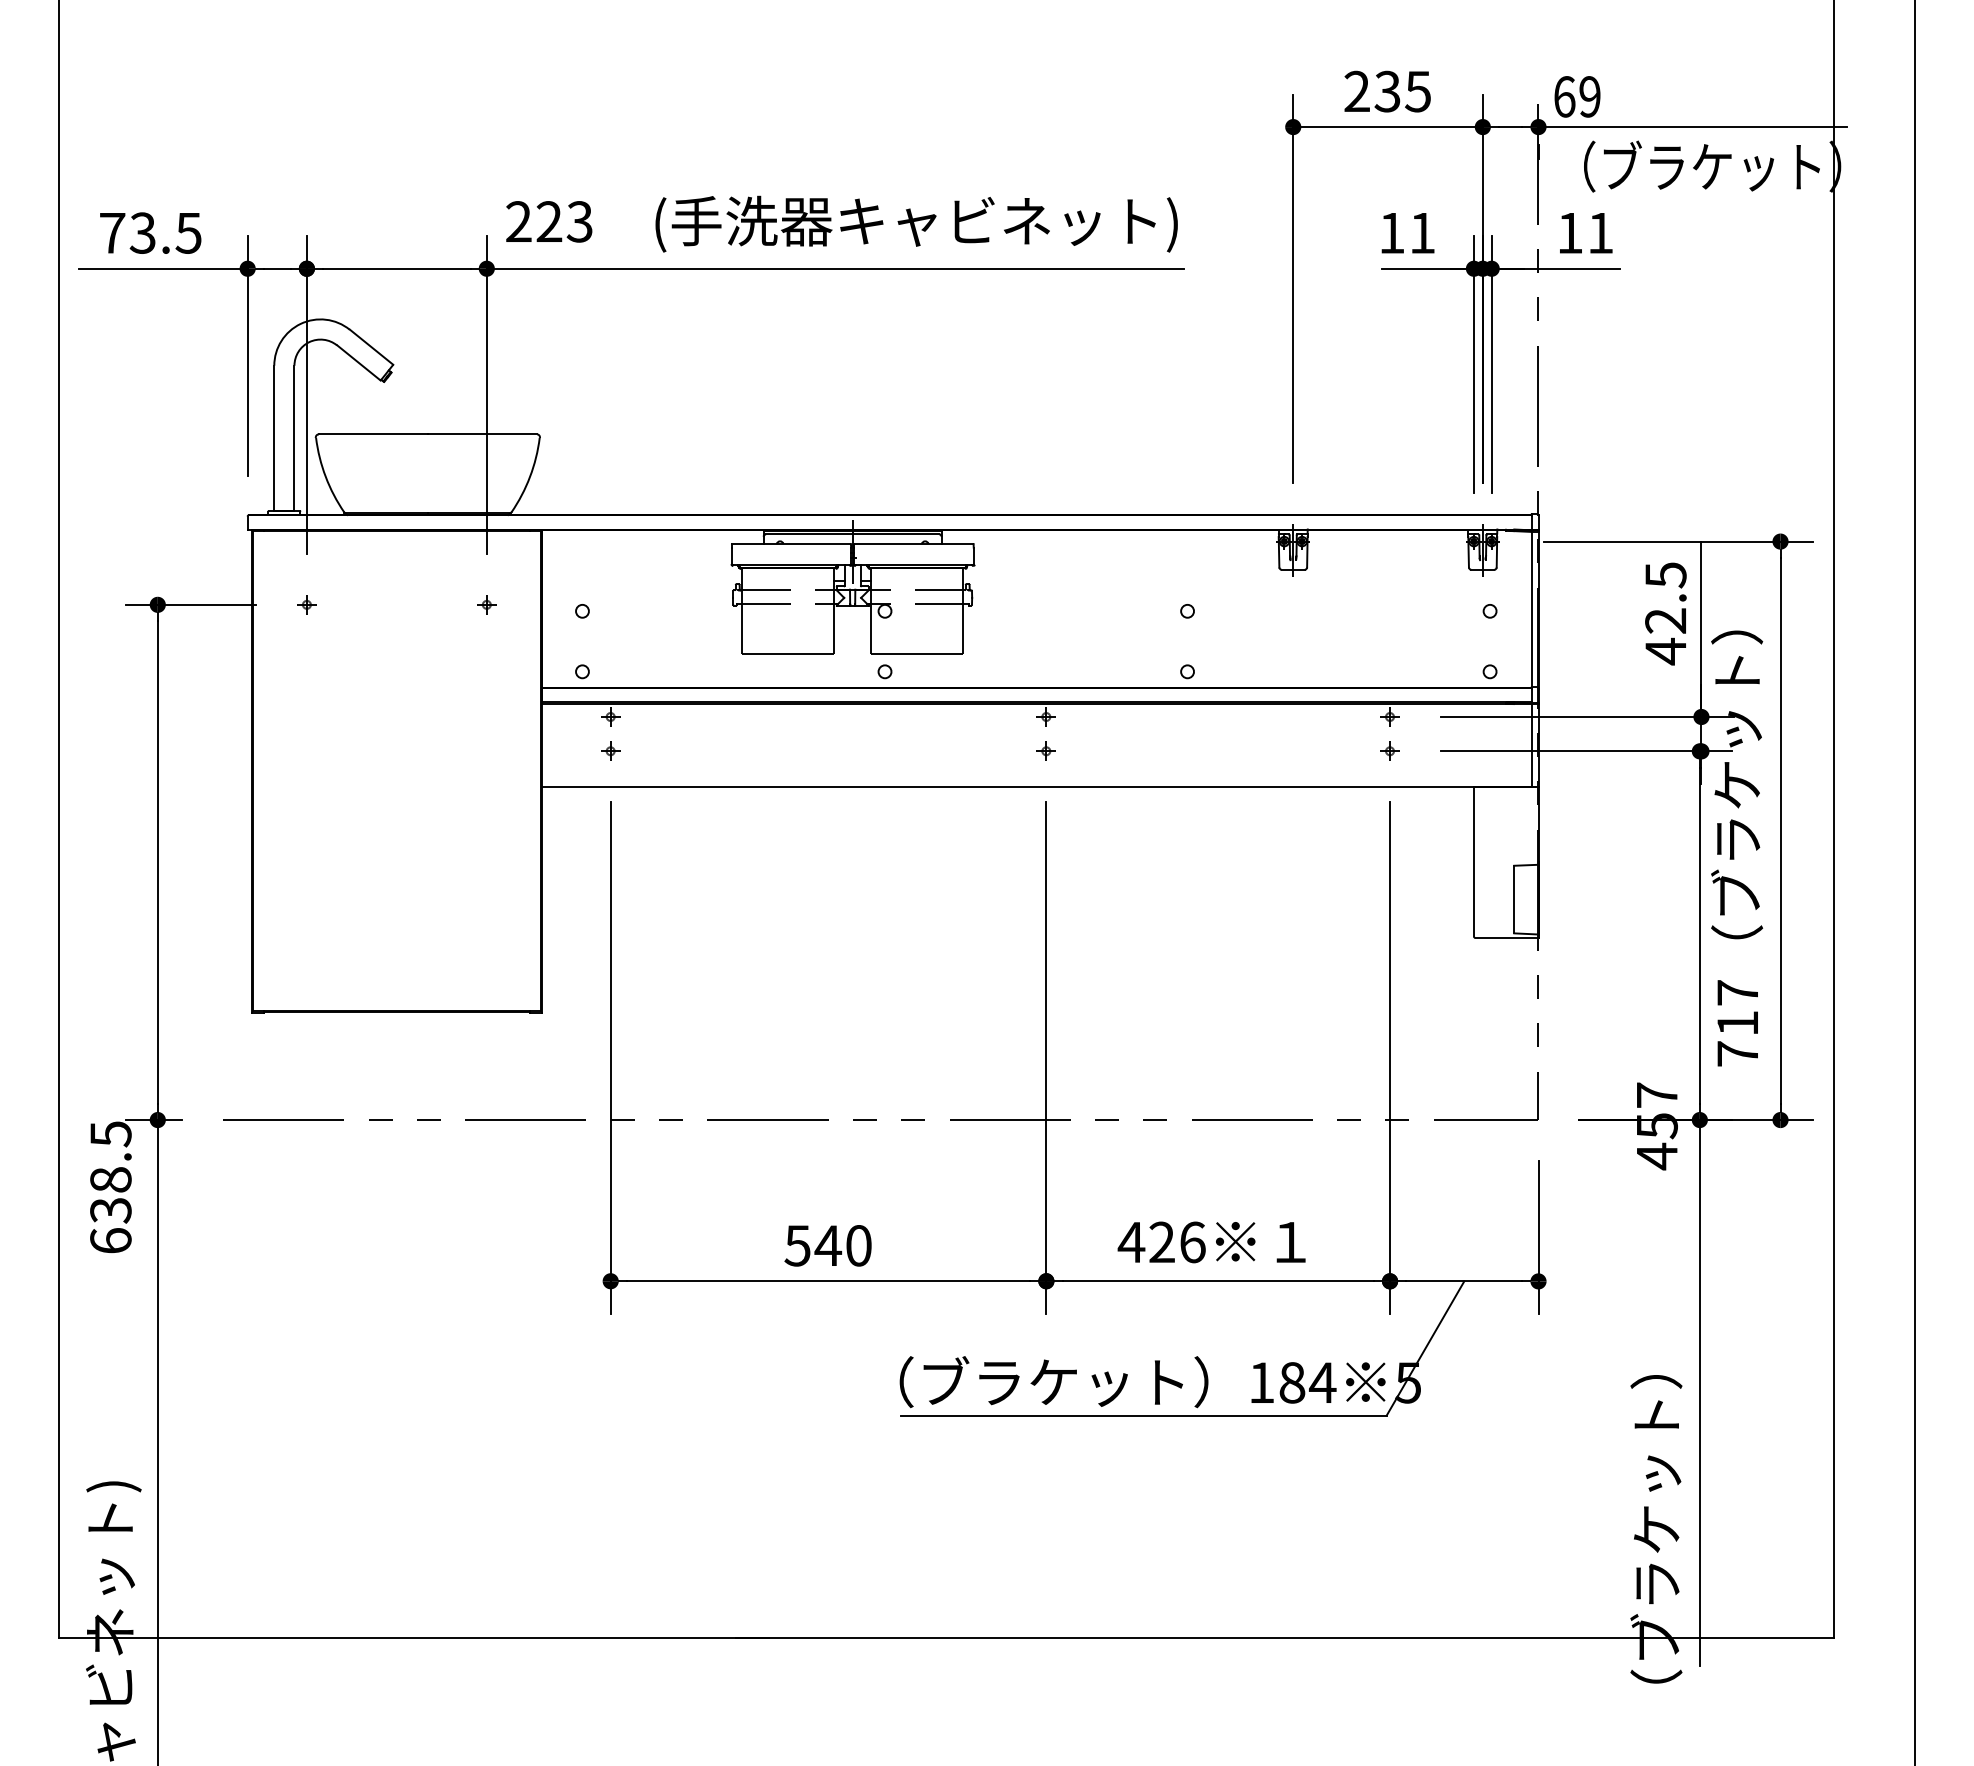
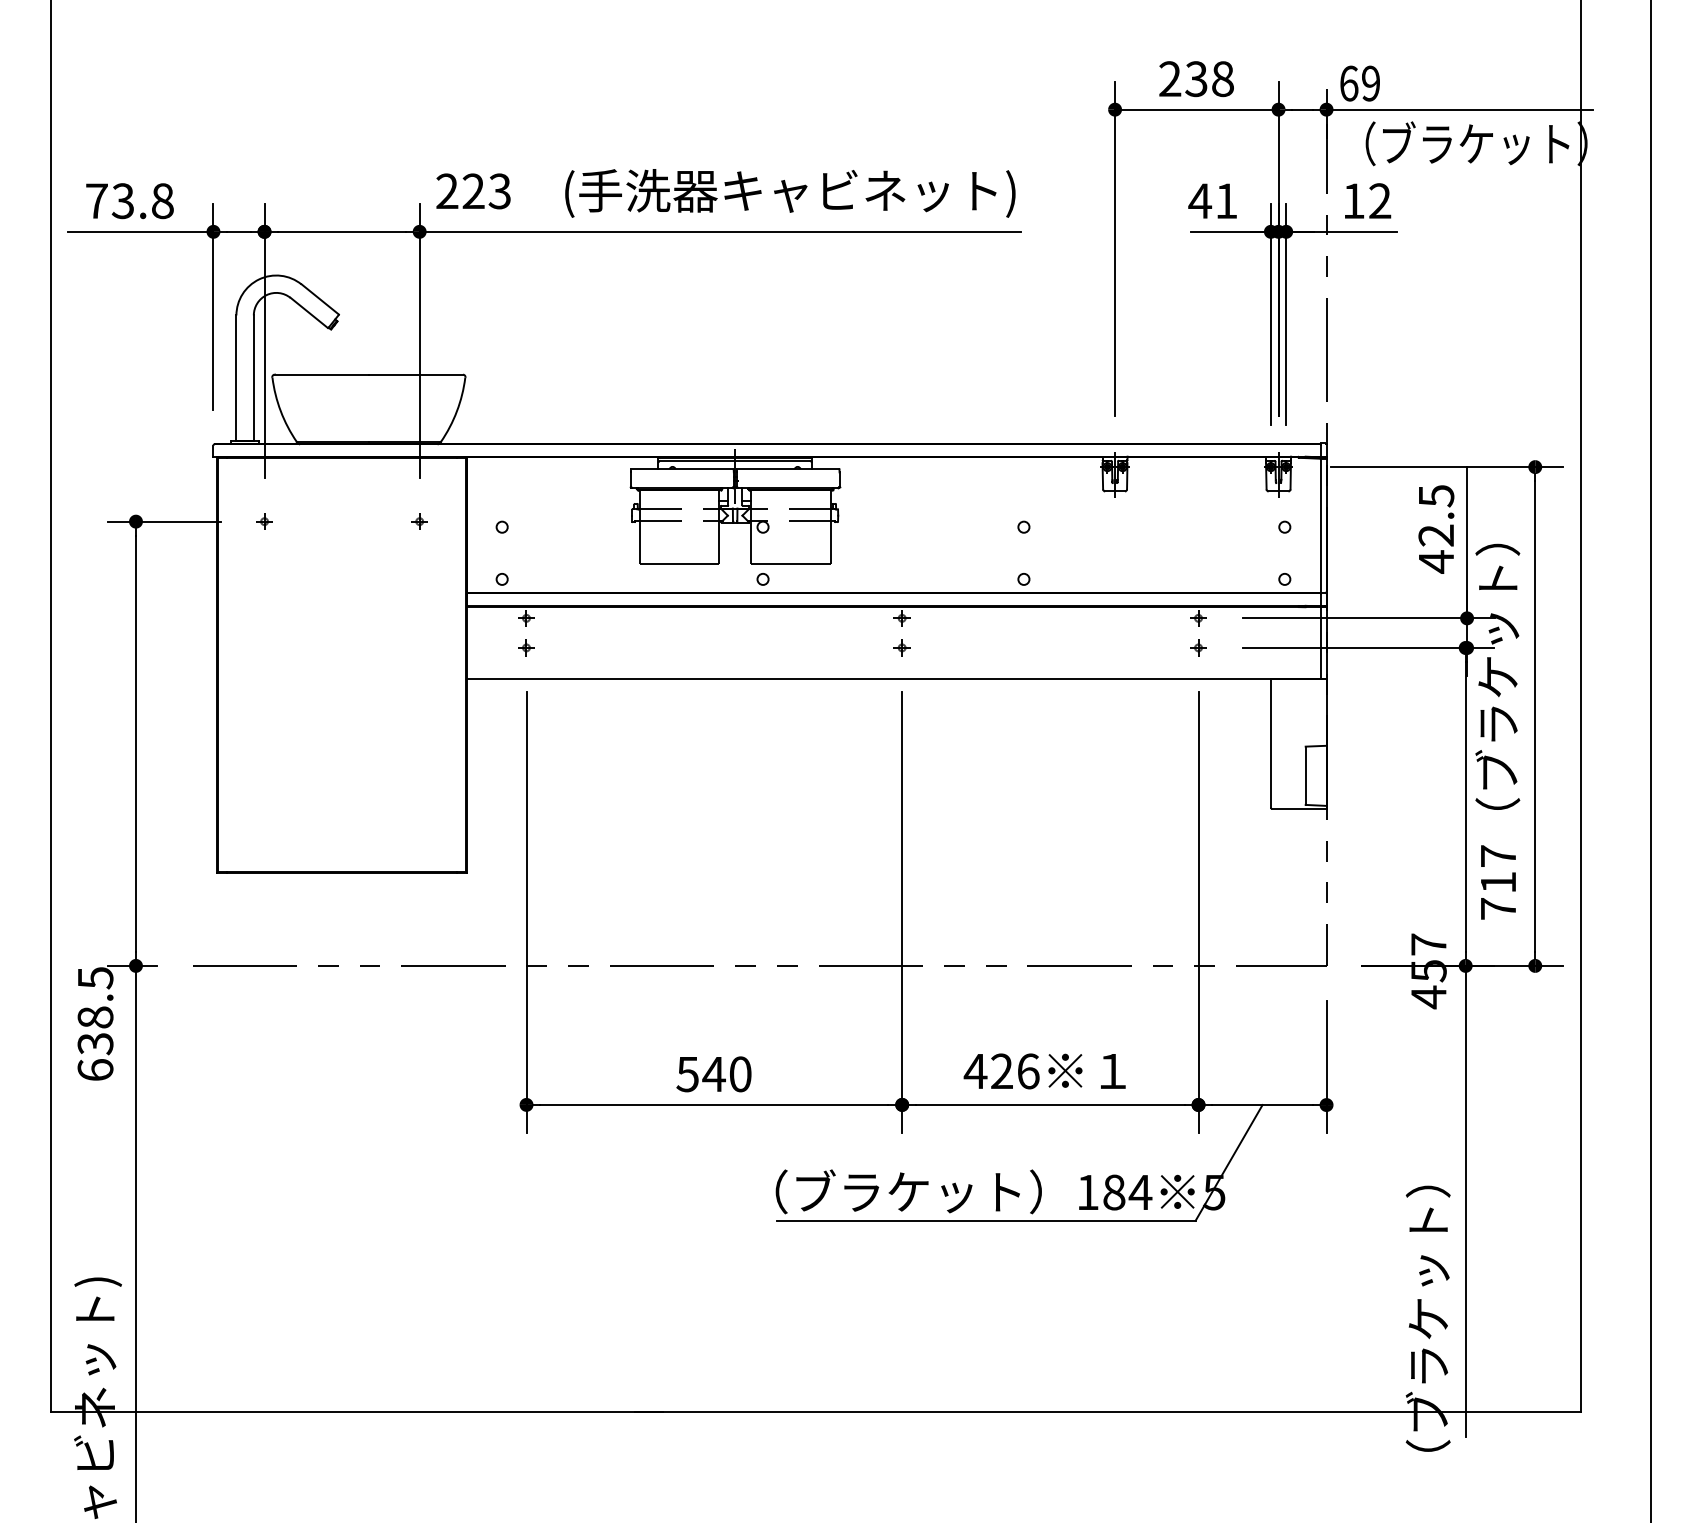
text: (1418, 91) -> (1223, 78), 235 -> 238
text: (188, 232) -> (162, 200), 73.5 -> 73.8
text: (1600, 232) -> (1380, 200), 11 -> 12
text: (1391, 233) -> (1199, 201), 11 -> 41

